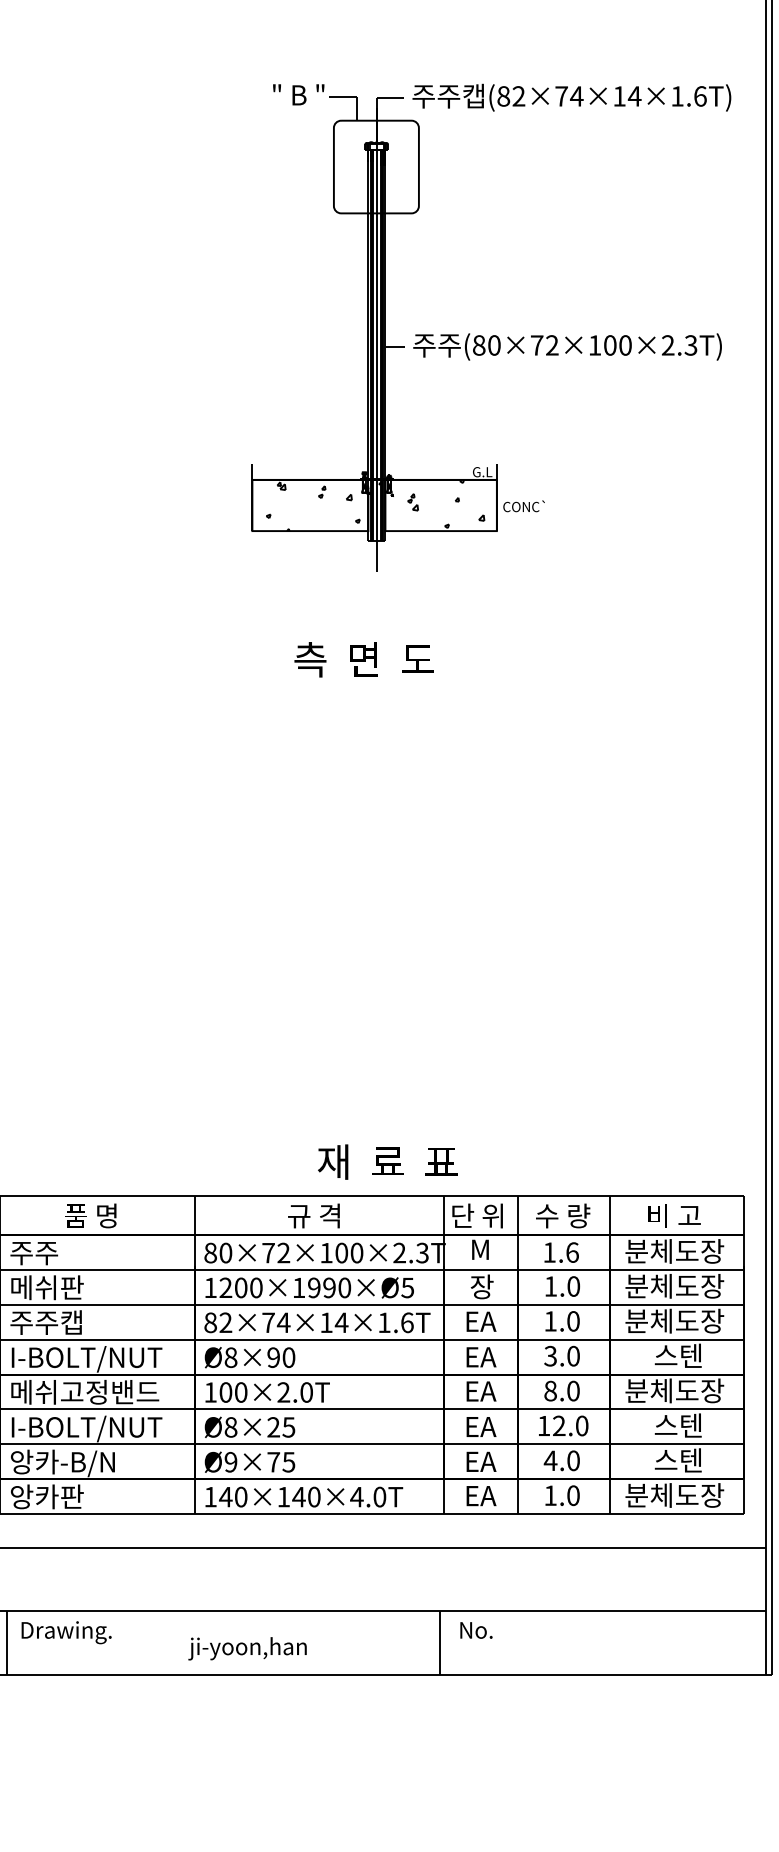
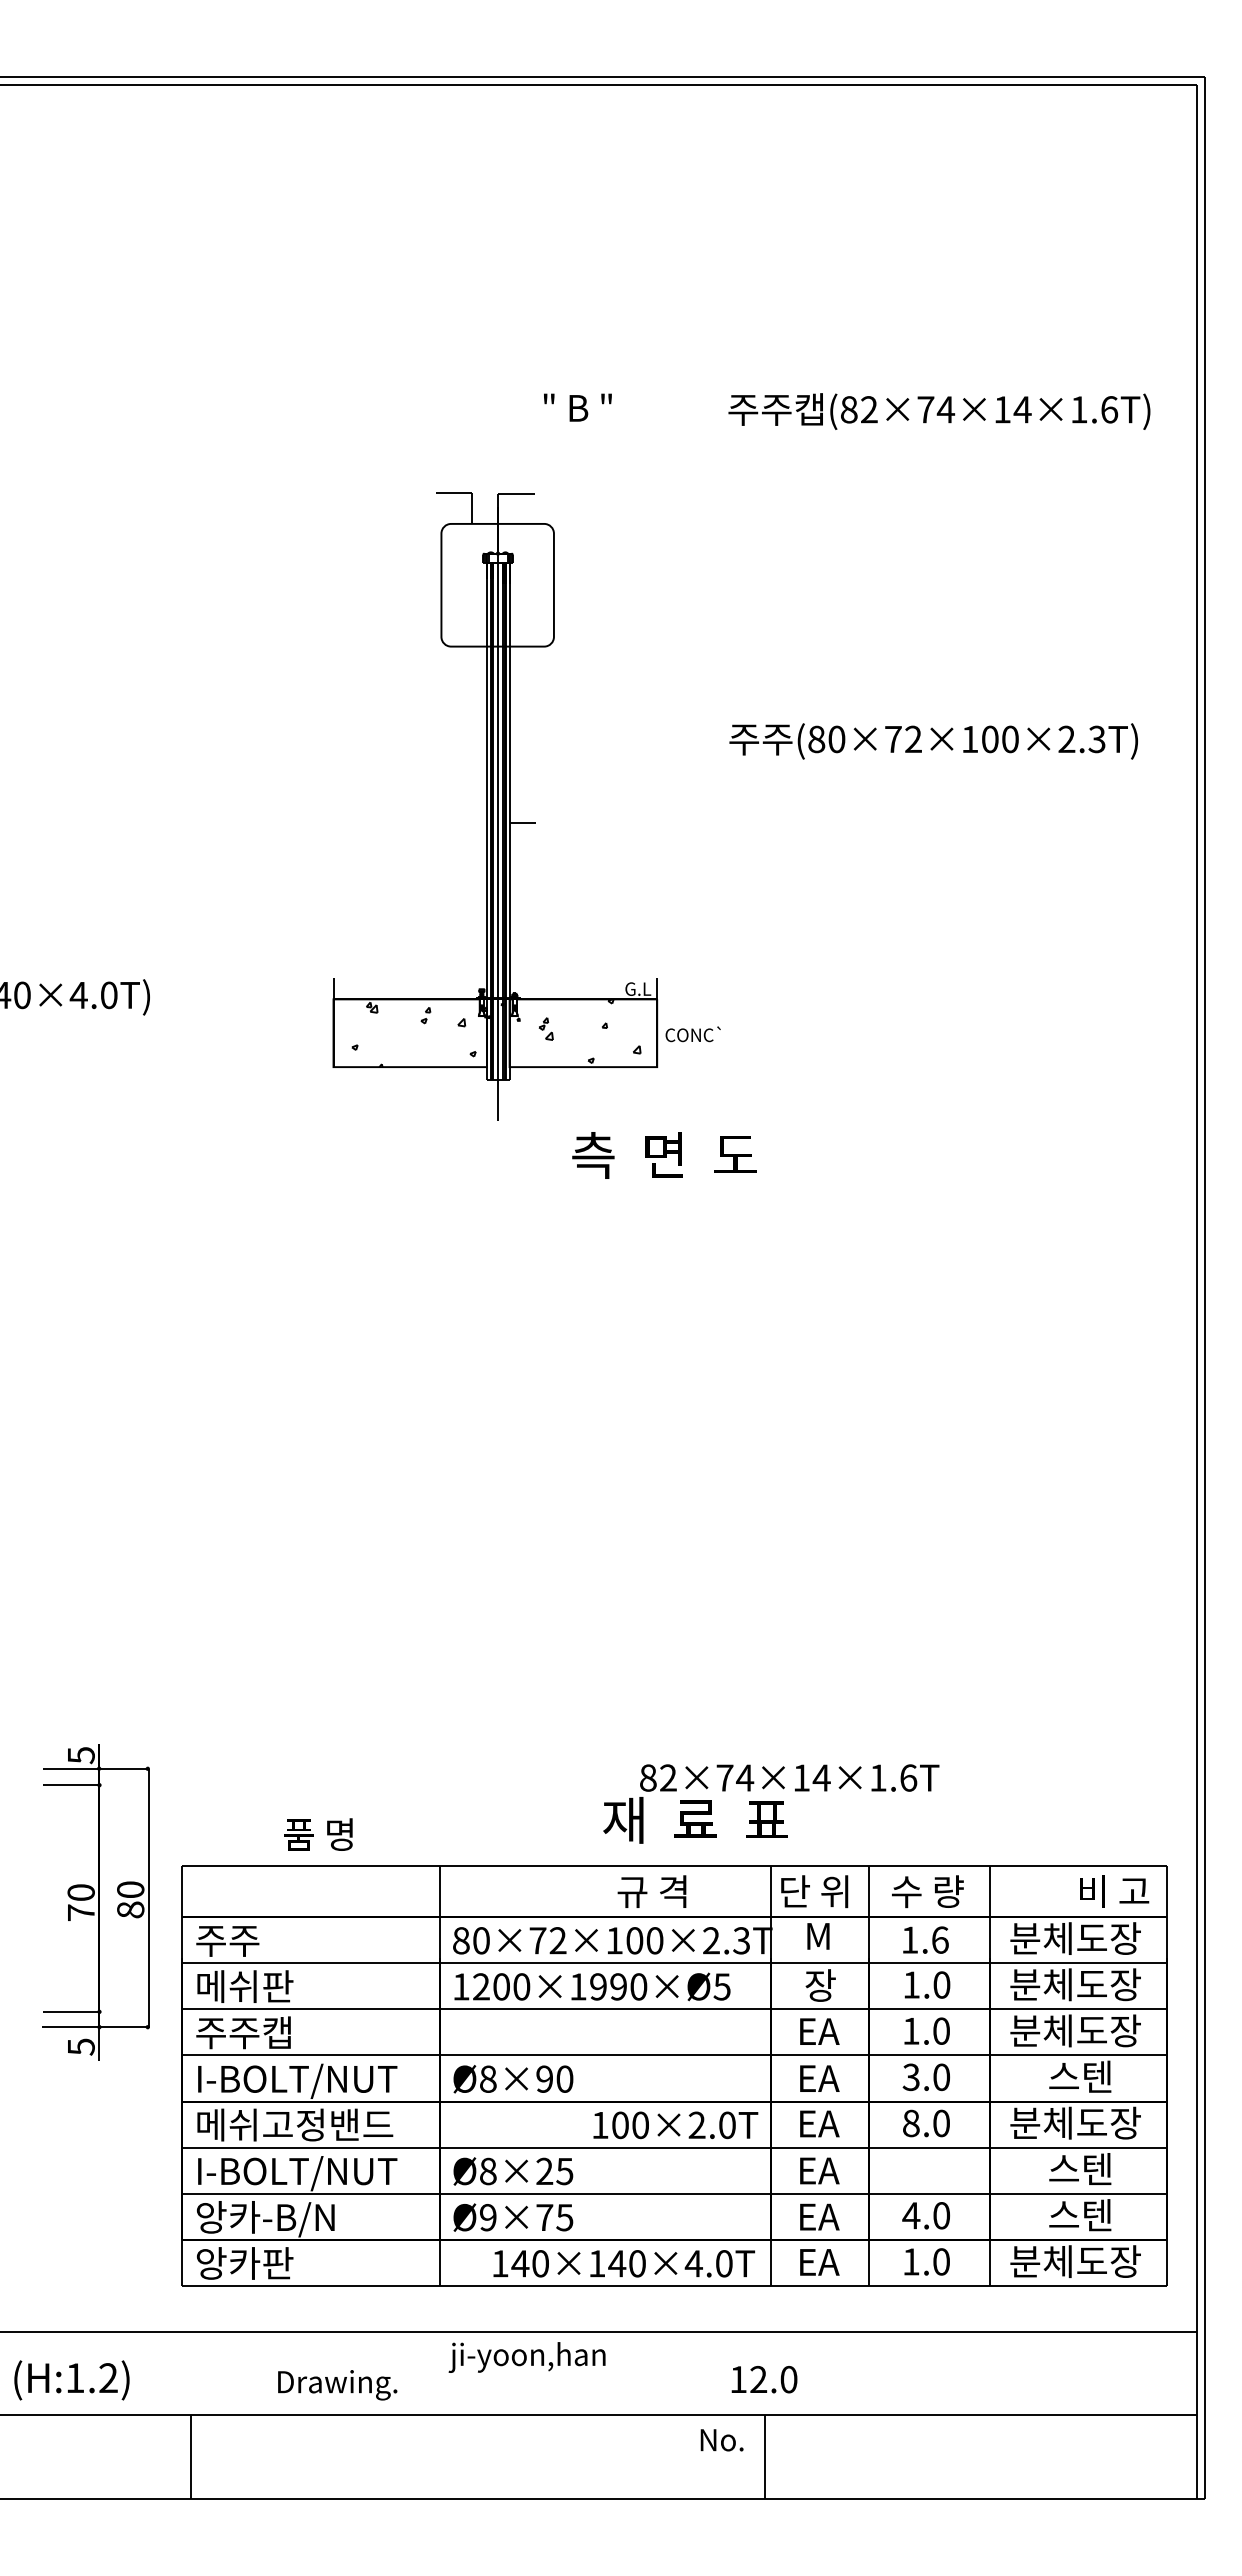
part: (386, 334) -> (510, 806), moved
text: (90, 1215) -> (318, 1834), moved
text: (313, 1215) -> (651, 1891), moved
text: (674, 1215) -> (1114, 1891), moved
text: (317, 1322) -> (789, 1777), moved
text: (267, 1392) -> (675, 2125), moved
text: (563, 1425) -> (764, 2379), moved
text: (304, 1496) -> (624, 2263), moved
text: (475, 1630) -> (721, 2440), moved
text: (66, 1632) -> (337, 2385), moved
text: (247, 1648) -> (526, 2357), moved

